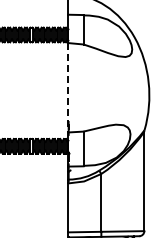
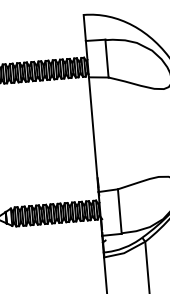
line: (68, 87) -> (93, 134), dashed -> solid

